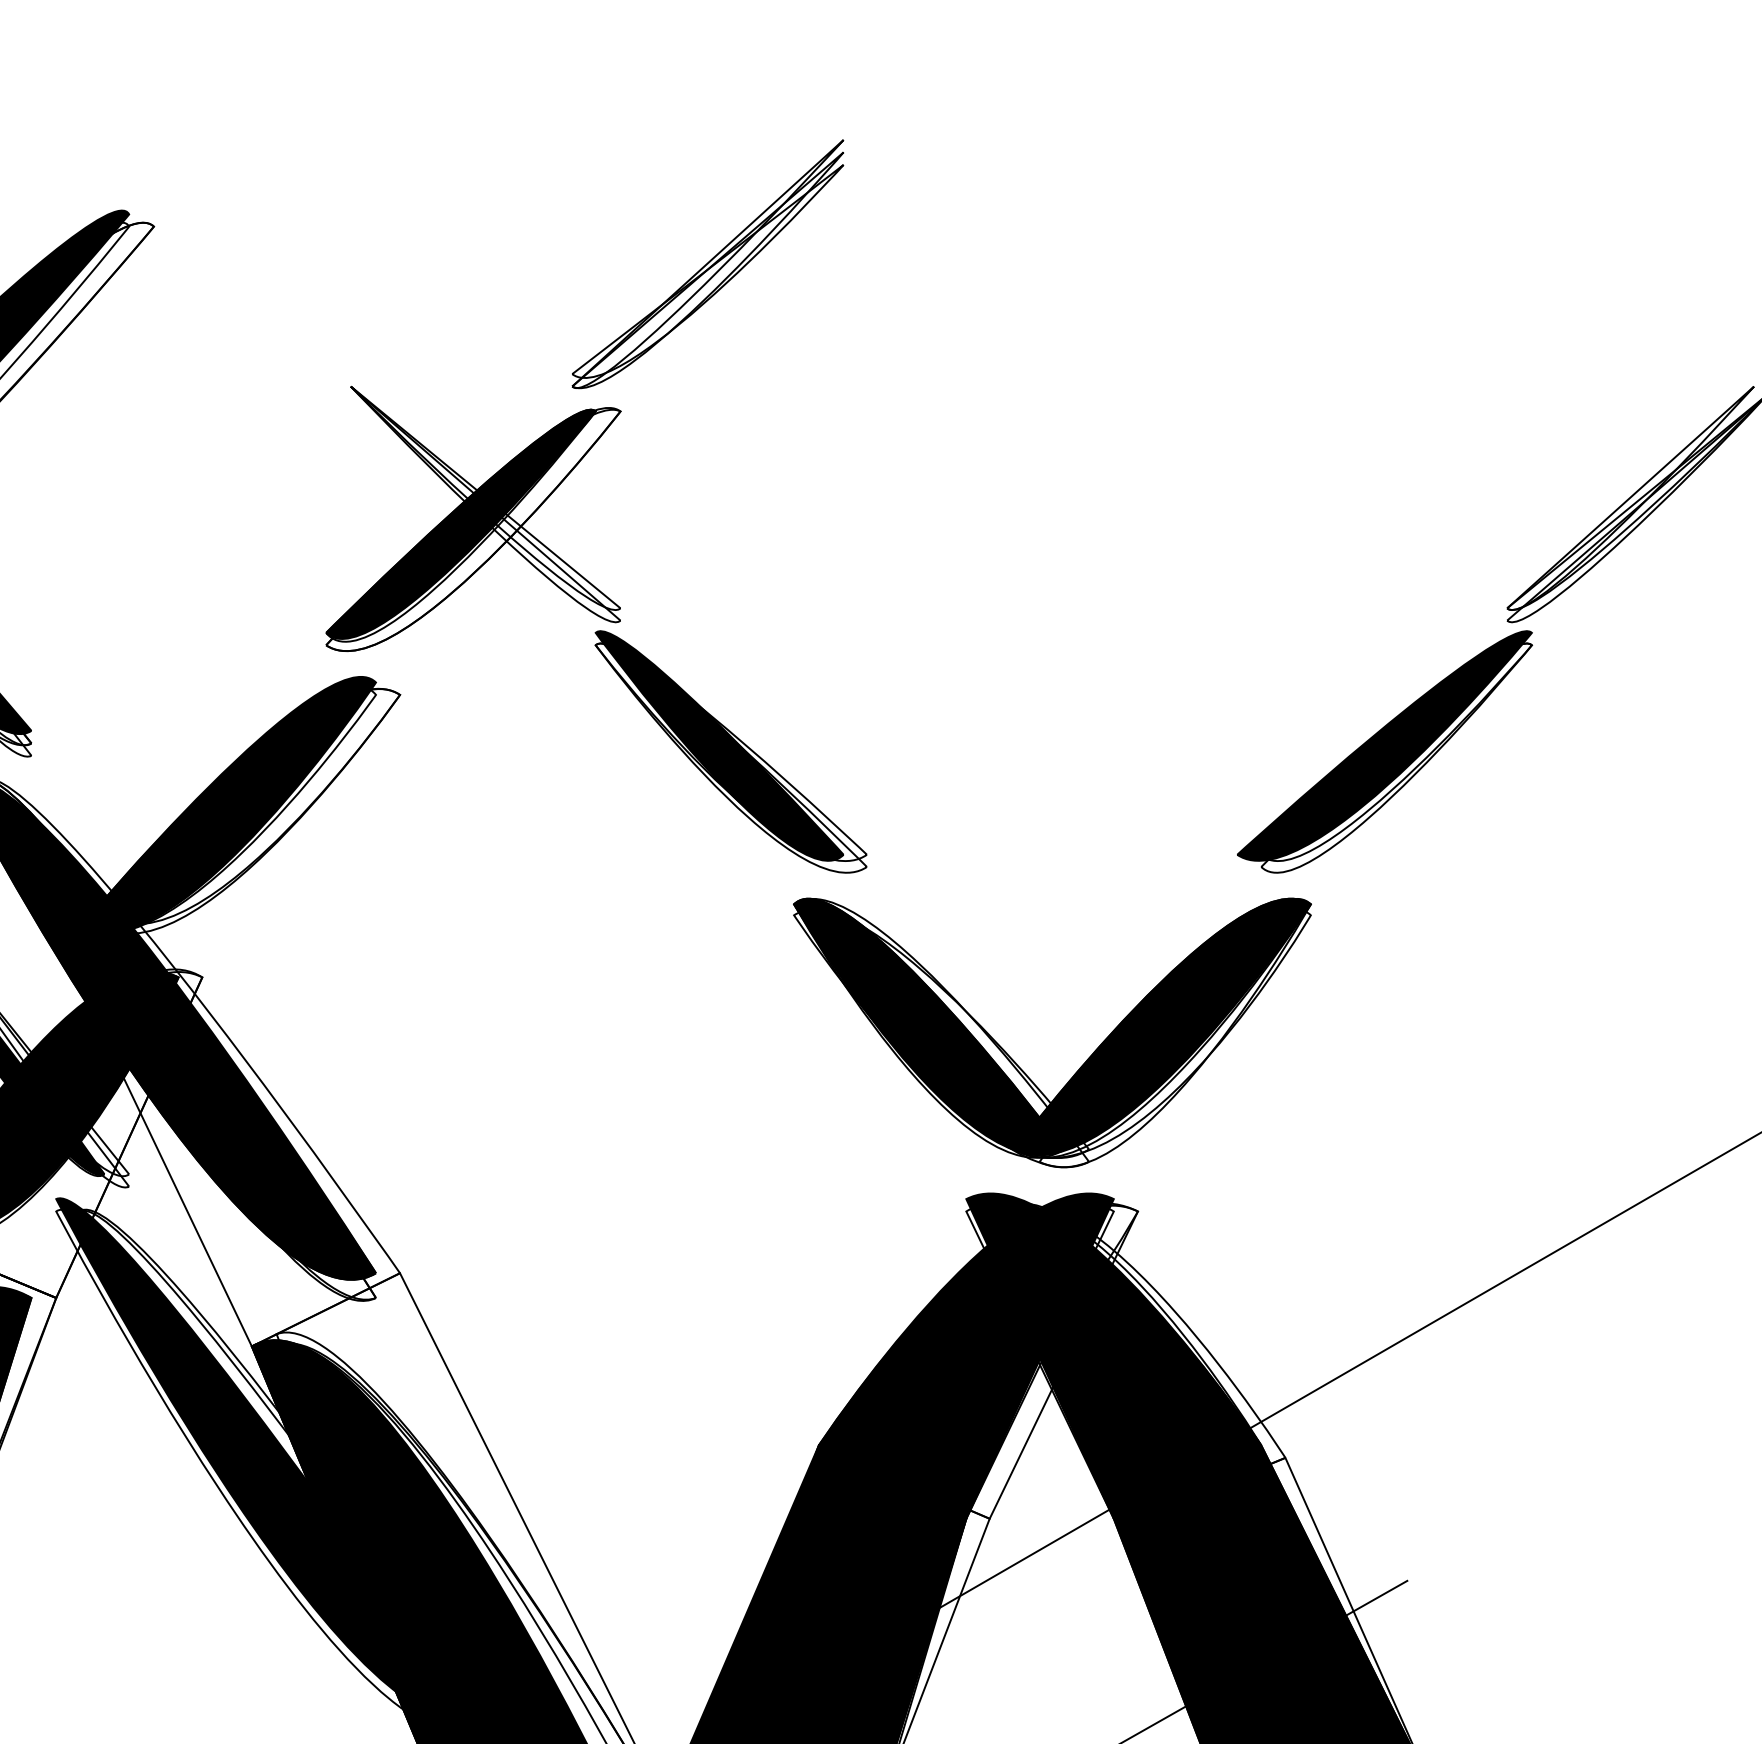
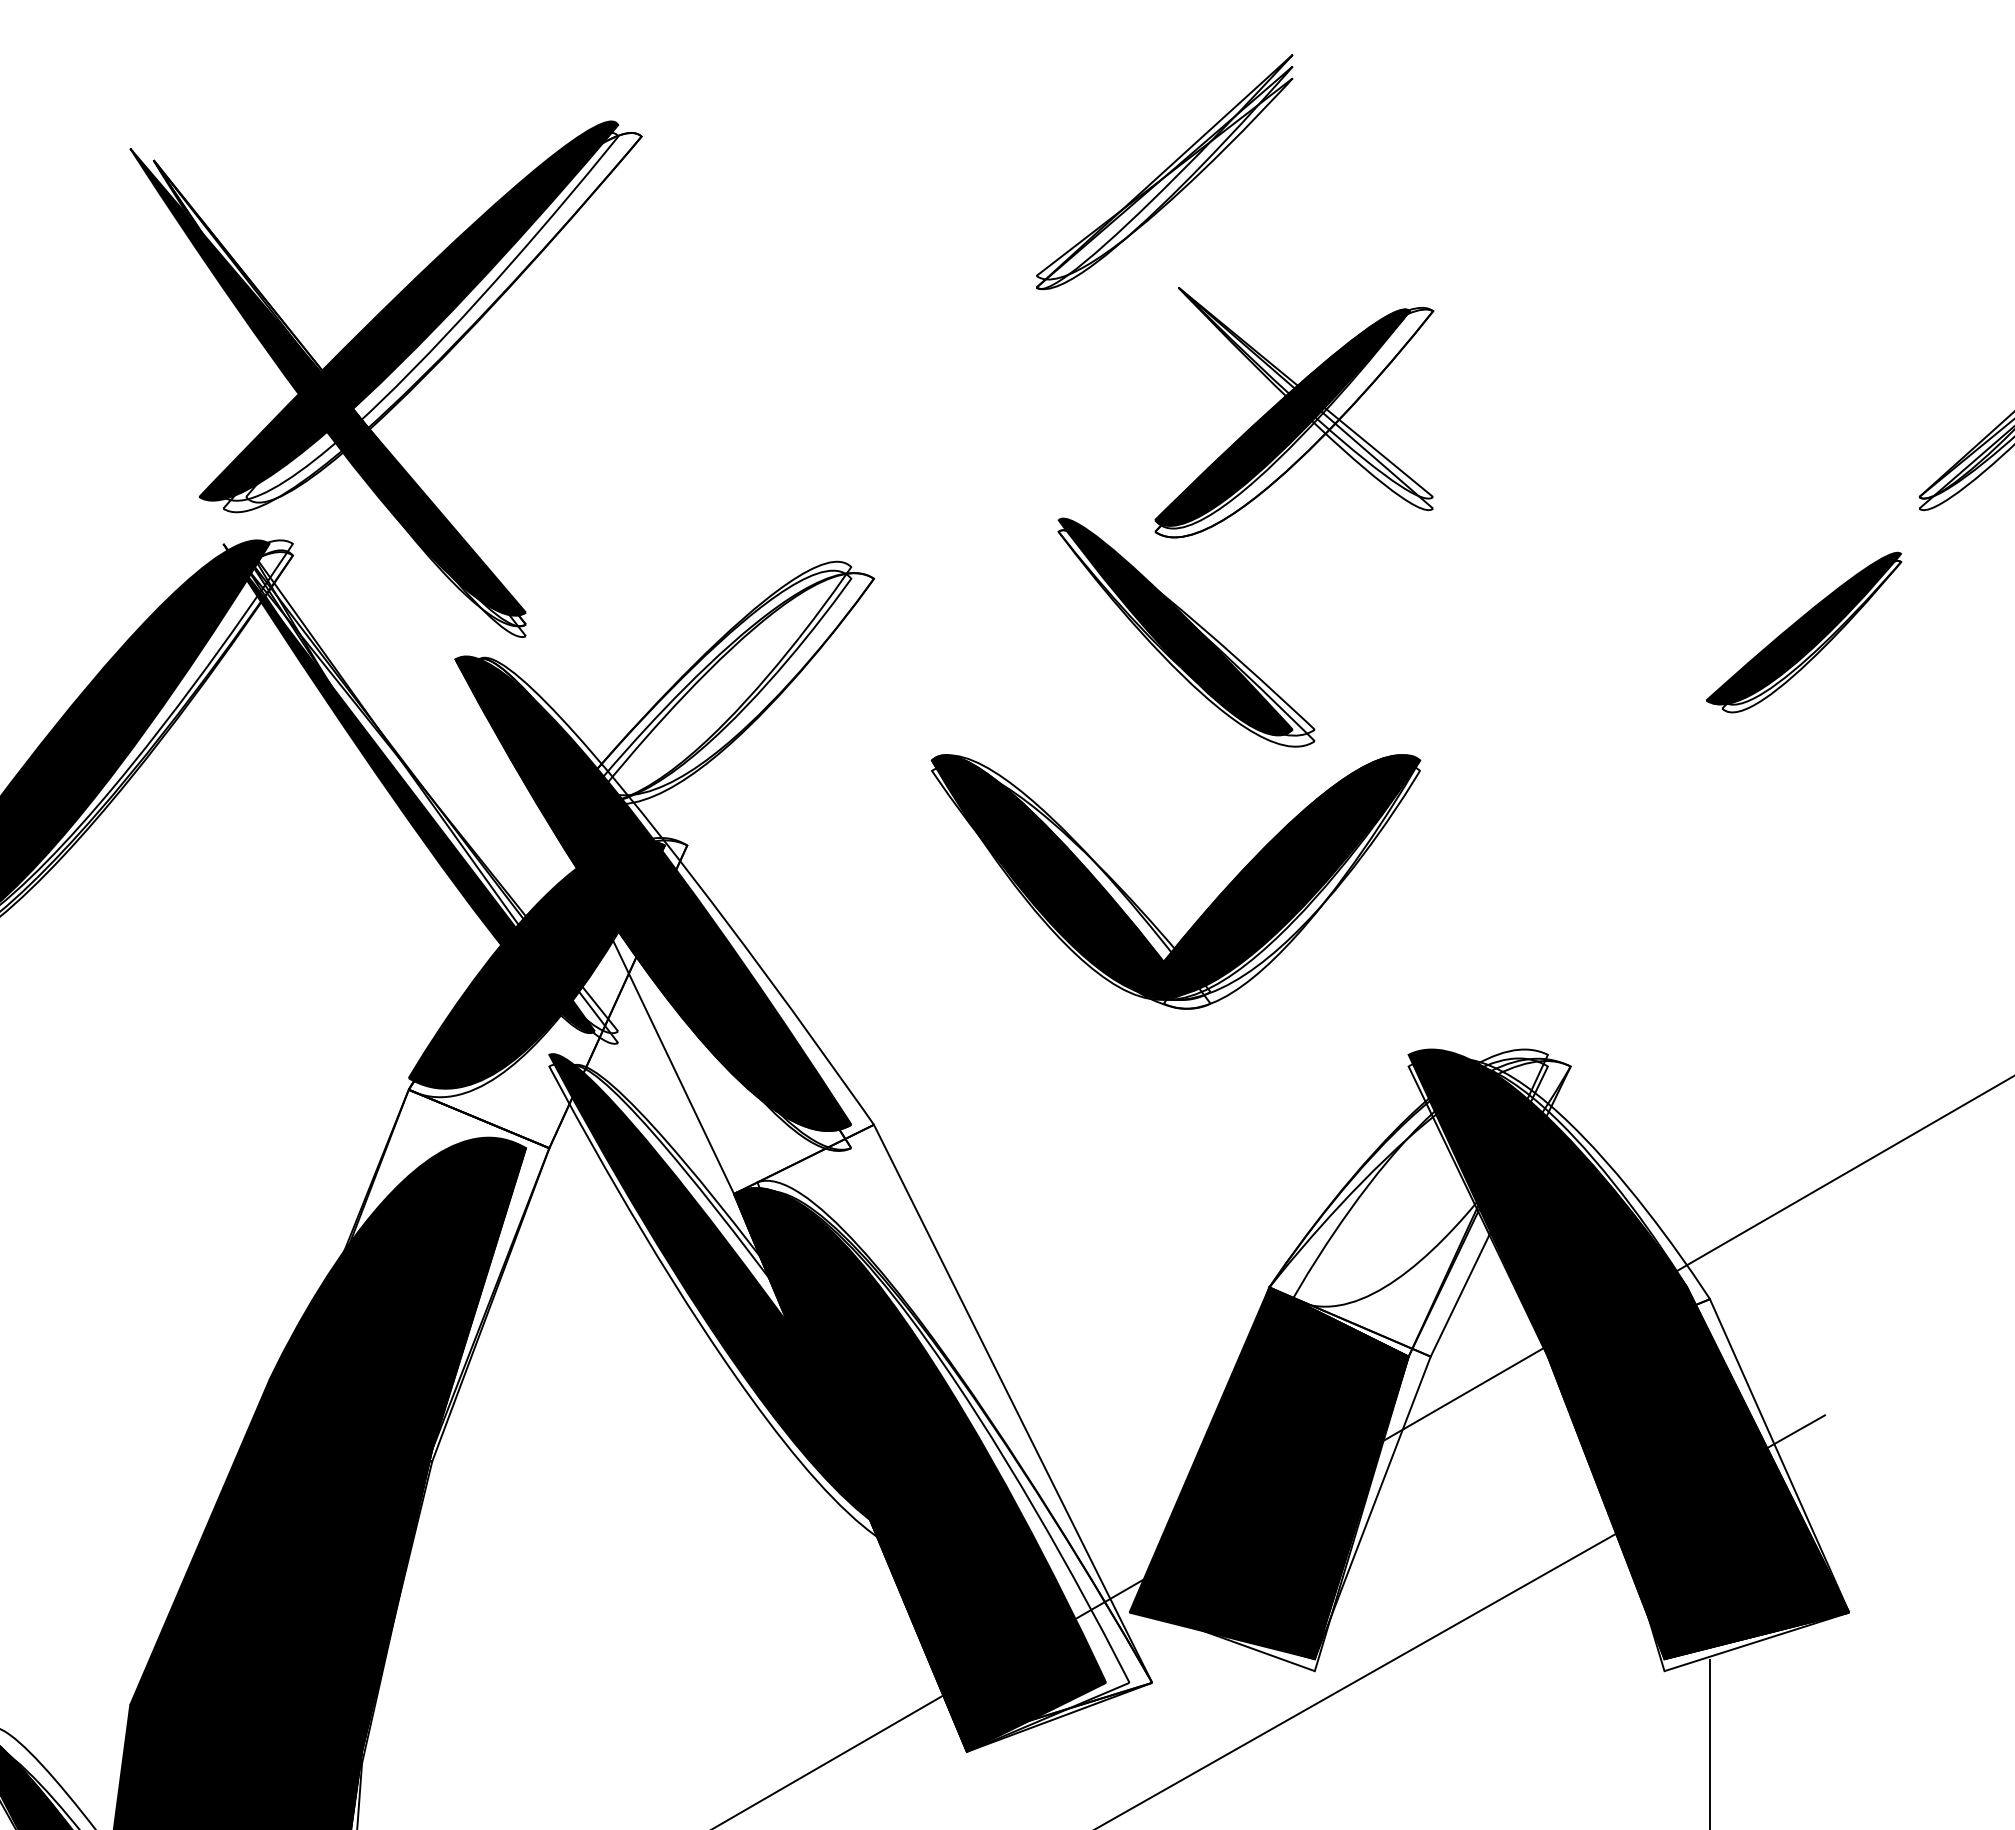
part: (473, 518) -> (1294, 412), moved
part: (1384, 751) -> (1803, 632), size x0.7
fill: (227, 804) -> (711, 682), removed
part: (1086, 1058) -> (1208, 906), moved
fill: (966, 1355) -> (1408, 1202), removed

